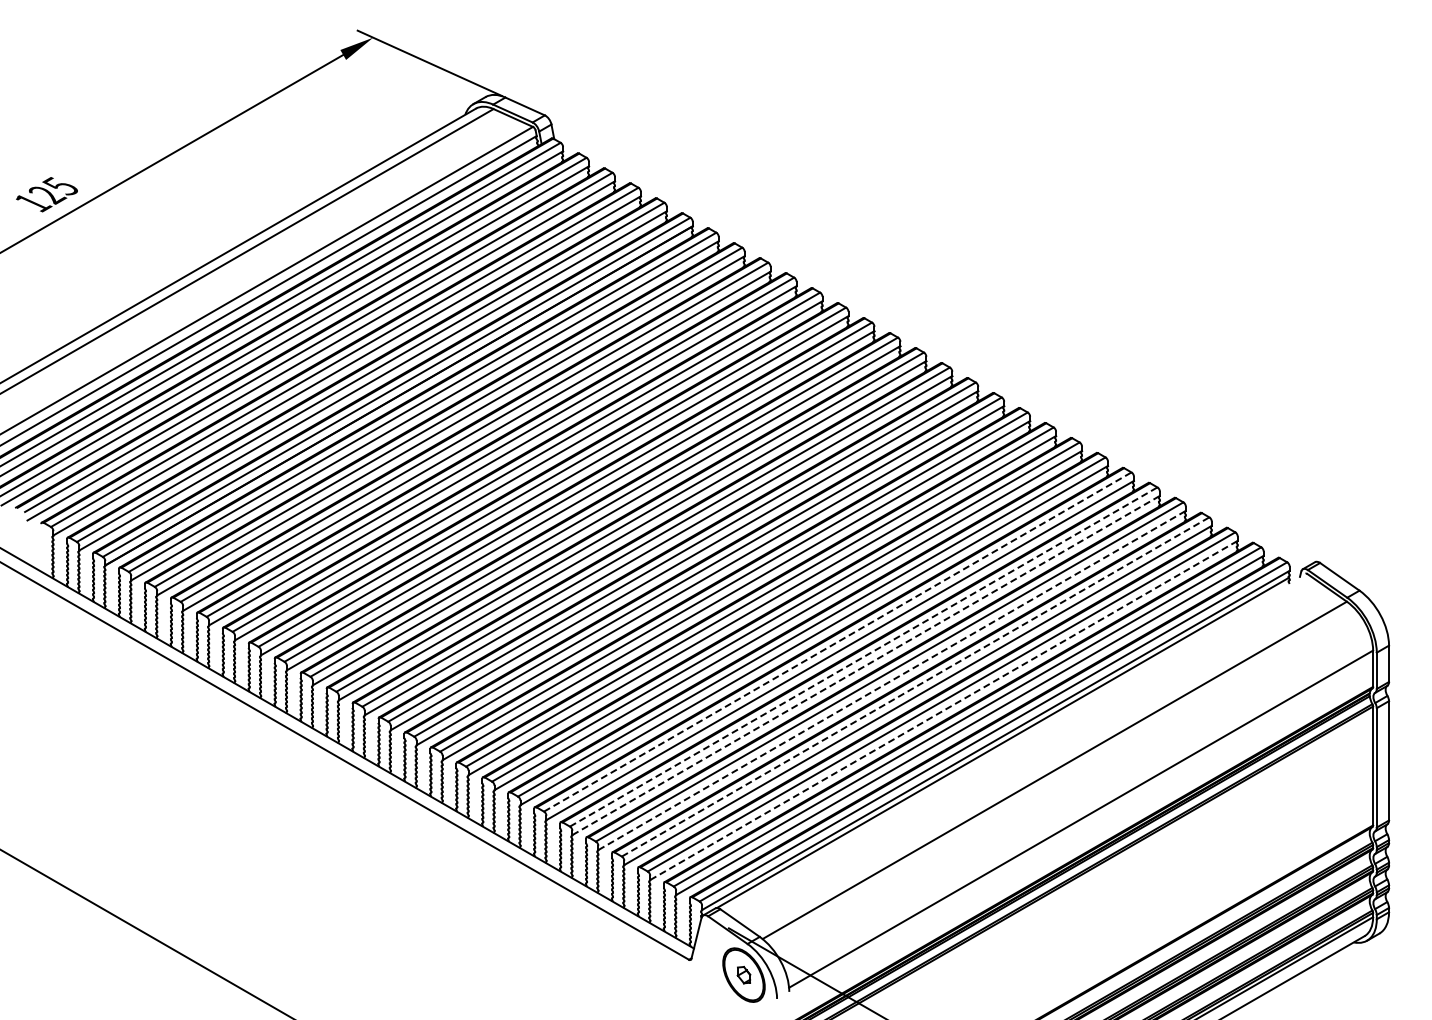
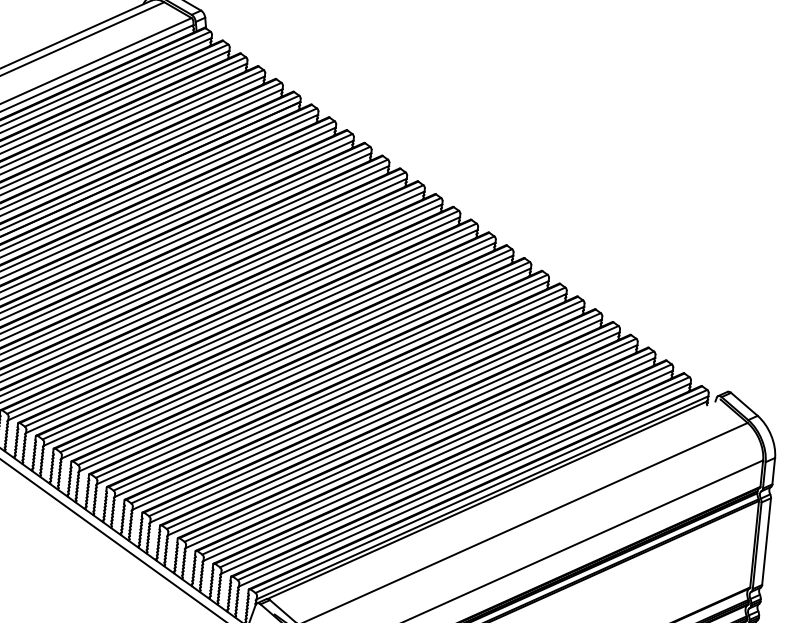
line: (838, 641) -> (375, 414), dashed -> solid
line: (864, 656) -> (393, 427), dashed -> solid
line: (866, 665) -> (394, 433), dashed -> solid
line: (892, 680) -> (411, 446), dashed -> solid
line: (916, 686) -> (428, 452), dashed -> solid
line: (944, 710) -> (447, 472), dashed -> solid

